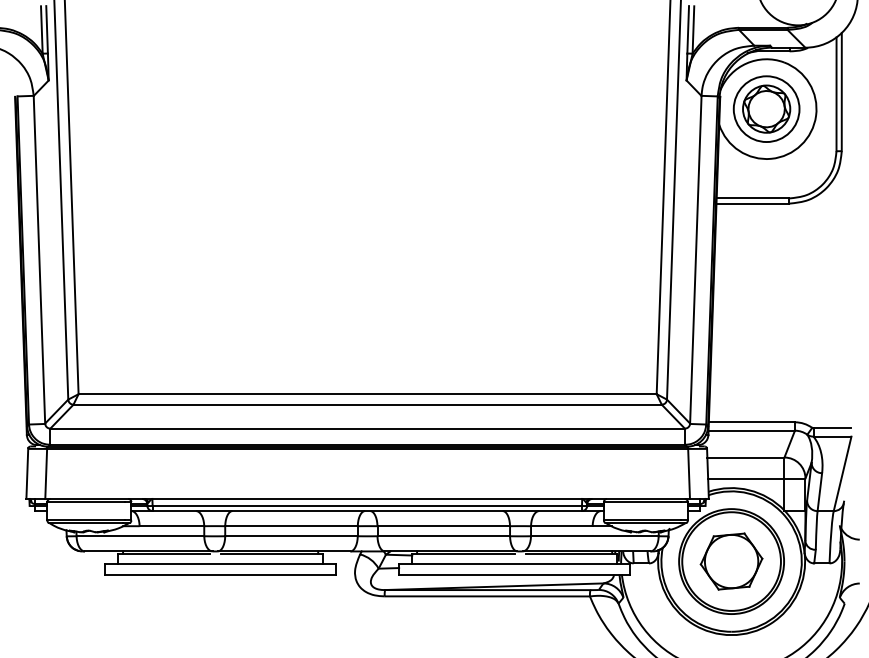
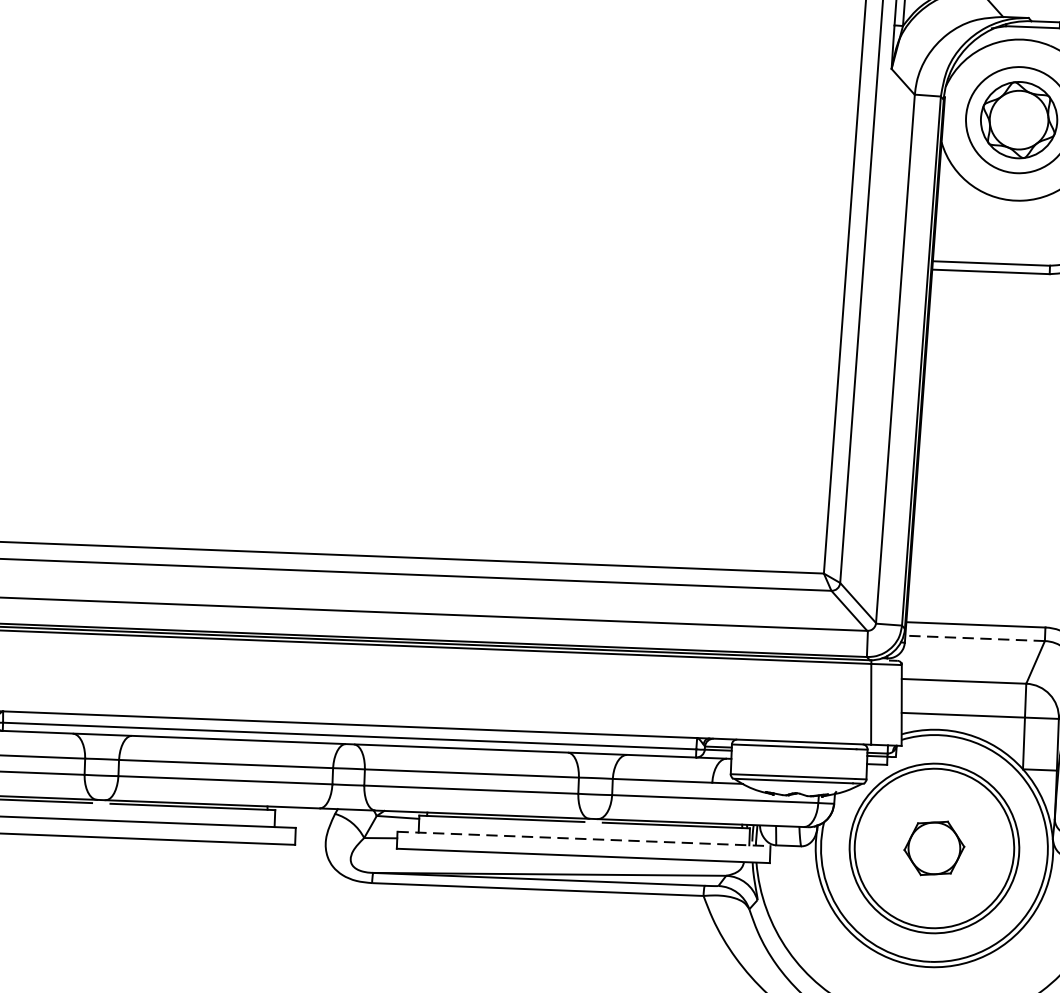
line: (751, 430) -> (974, 638), solid -> dashed
part: (731, 561) -> (934, 848), size x0.6
line: (514, 564) -> (583, 839), solid -> dashed

